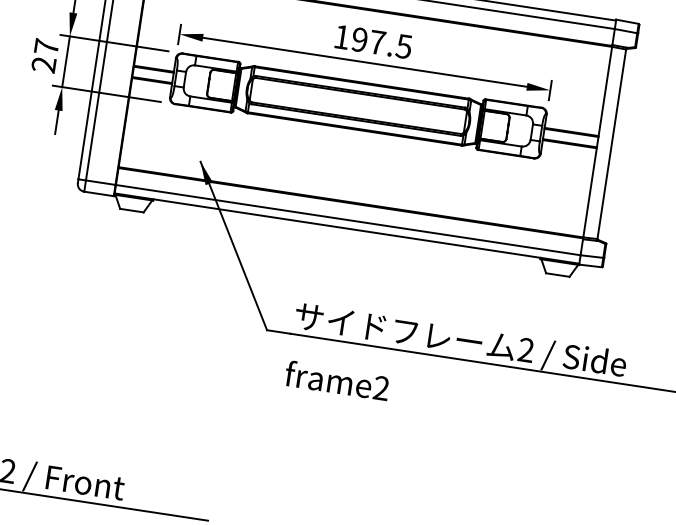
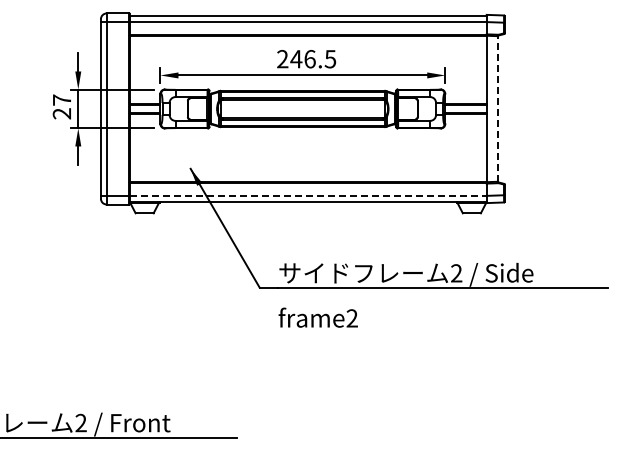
text: (360, 38) -> (296, 58), 197.5 -> 246.5
line: (611, 143) -> (497, 108), solid -> dashed
line: (348, 219) -> (308, 195), solid -> dashed

